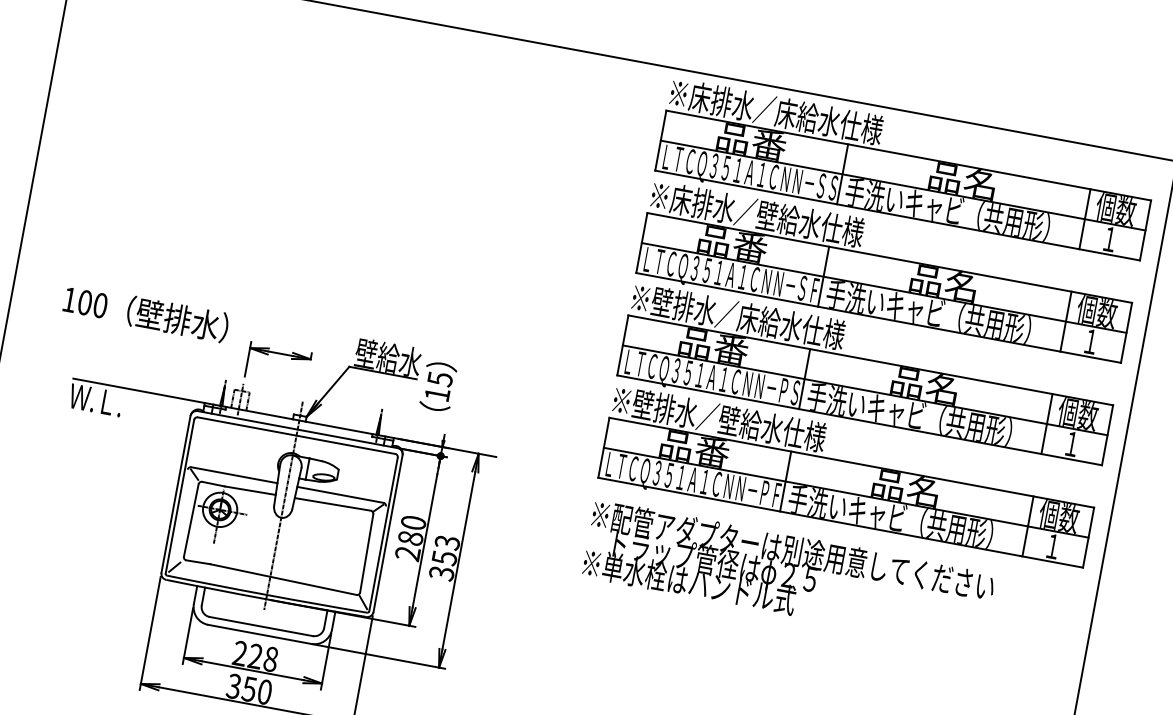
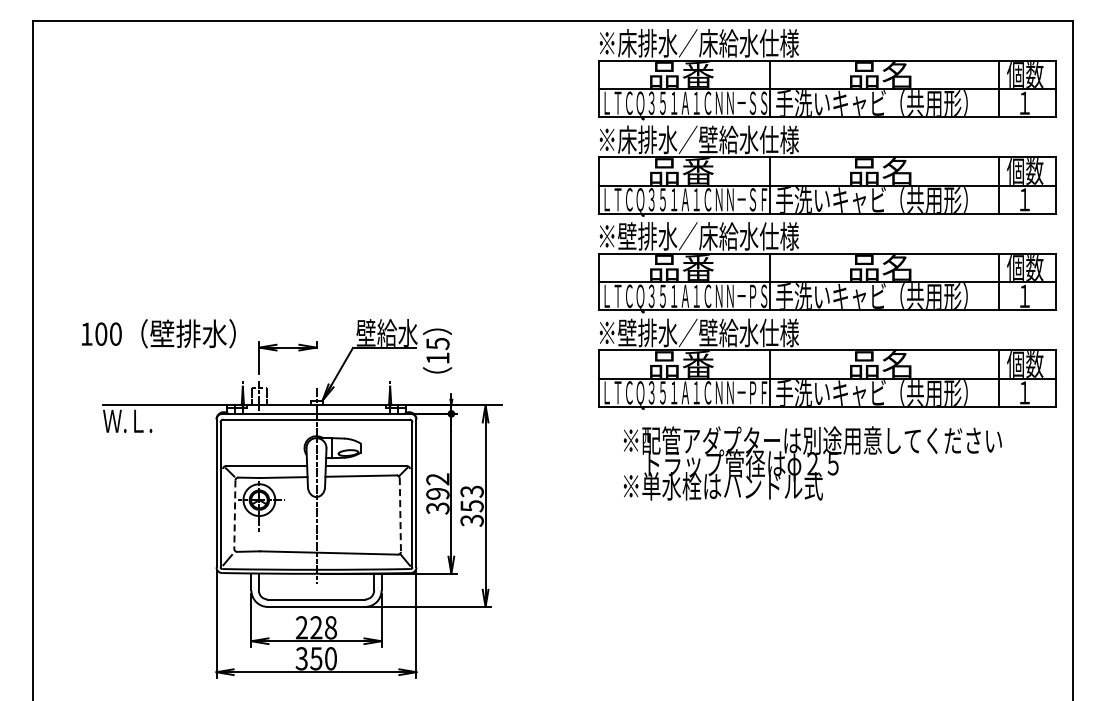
line: (190, 521) -> (234, 515), solid -> dashed
text: (410, 537) -> (437, 493), 280 -> 392
line: (366, 553) -> (400, 515), solid -> dashed
text: (788, 575) -> (812, 463), moved

